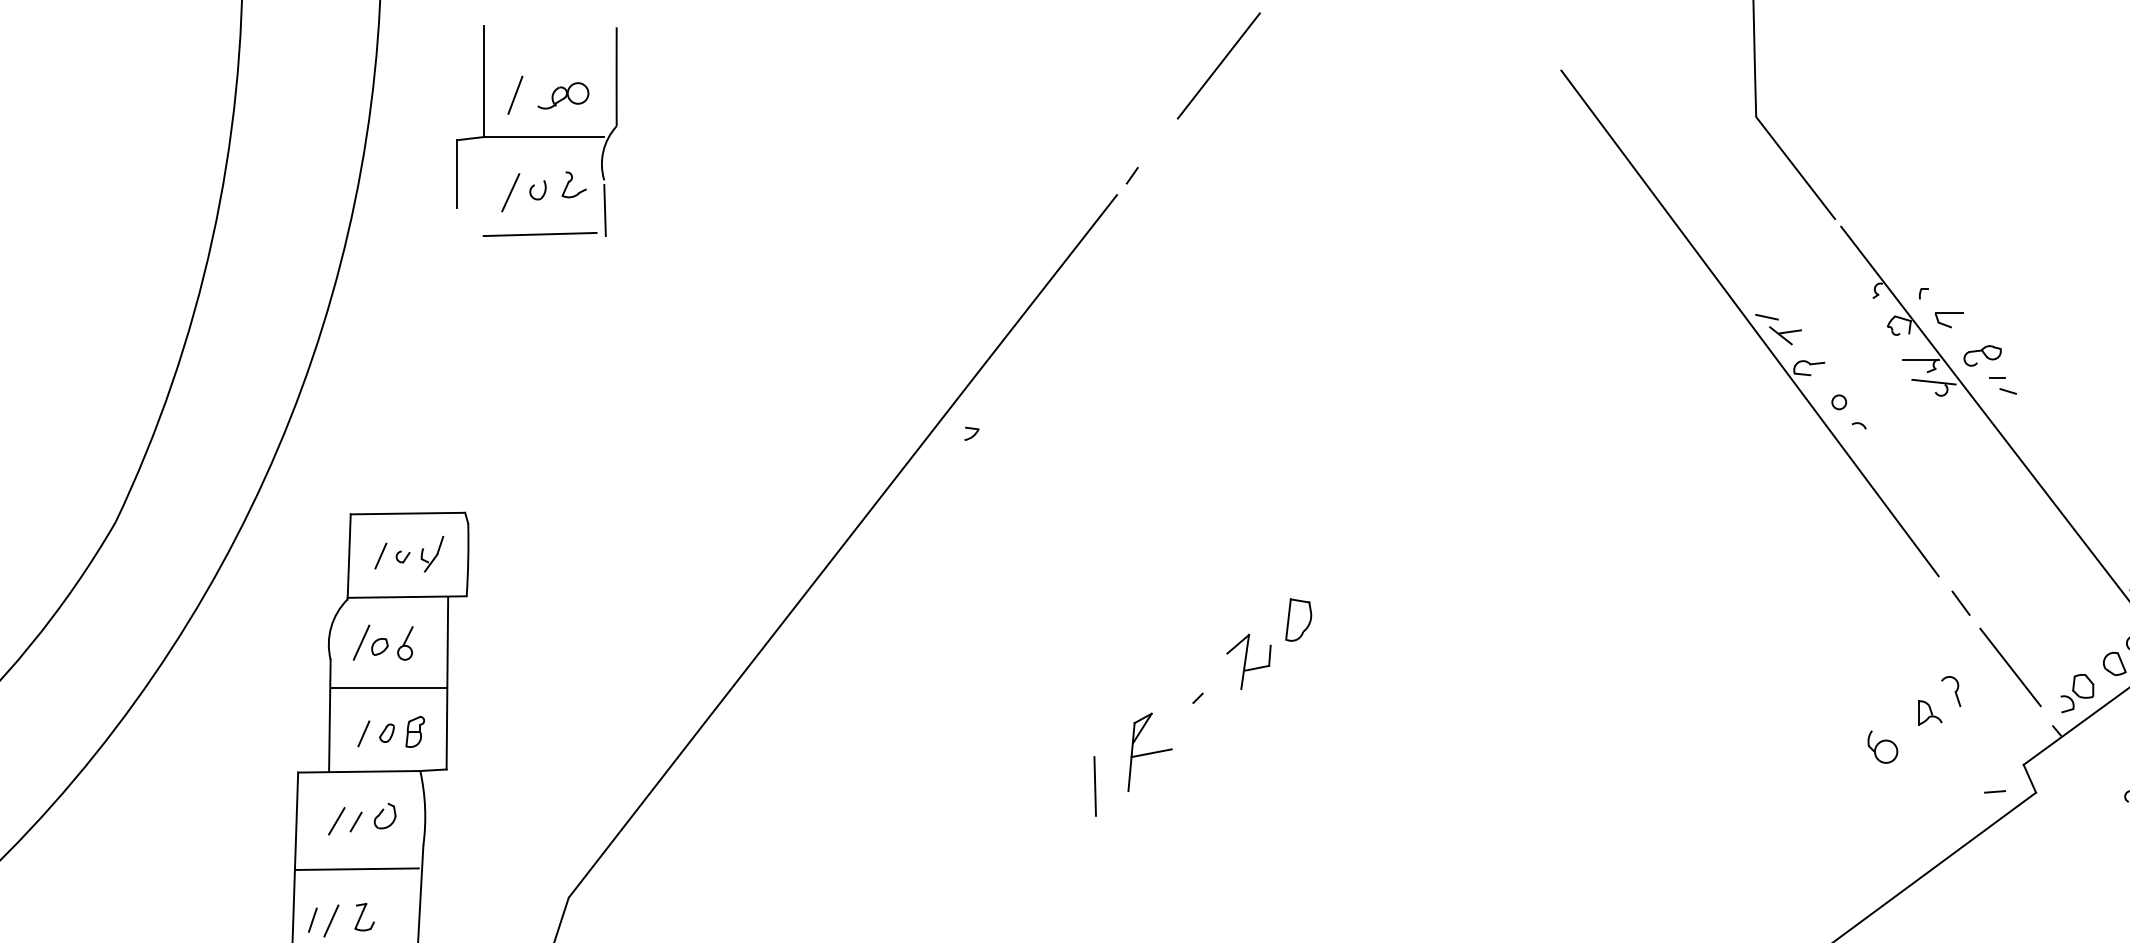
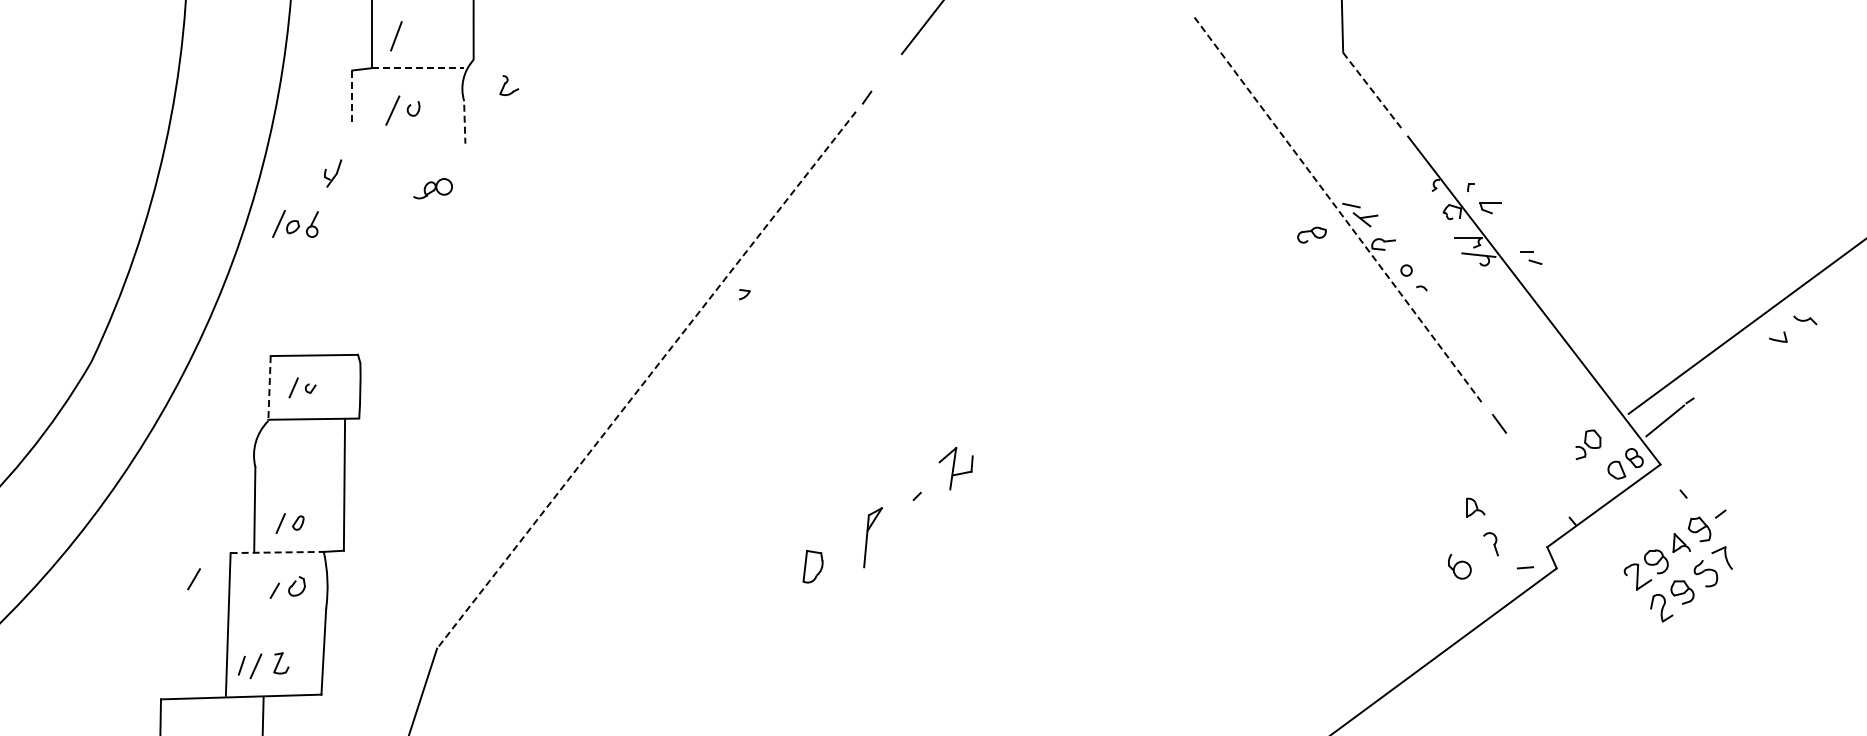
part: (562, 95) -> (432, 188), moved
line: (544, 137) -> (418, 68), solid -> dashed
line: (1795, 168) -> (1373, 92), solid -> dashed
line: (457, 174) -> (352, 96), solid -> dashed
part: (574, 184) -> (509, 85), moved
line: (604, 210) -> (464, 124), solid -> dashed
line: (540, 234) -> (415, 142), removed
line: (1750, 323) -> (1338, 210), solid -> dashed
part: (1982, 355) -> (1311, 234), moved
arc: (843, 546) -> (646, 380), solid -> dashed
part: (432, 554) -> (333, 173), moved
line: (349, 556) -> (269, 388), solid -> dashed
part: (1297, 619) -> (812, 566), moved
part: (383, 642) -> (295, 223), moved
line: (2010, 666) -> (1537, 472), removed
line: (388, 687) -> (299, 488), removed
part: (1950, 691) -> (1490, 544), moved
part: (2077, 693) -> (1588, 444), moved
part: (414, 731) -> (319, 521), removed
part: (1882, 746) -> (1459, 566), moved
line: (1151, 753) -> (881, 538), removed
line: (359, 771) -> (277, 552), solid -> dashed
line: (1094, 786) -> (838, 563), removed
line: (336, 821) -> (193, 579), moved
line: (356, 868) -> (275, 626), removed

